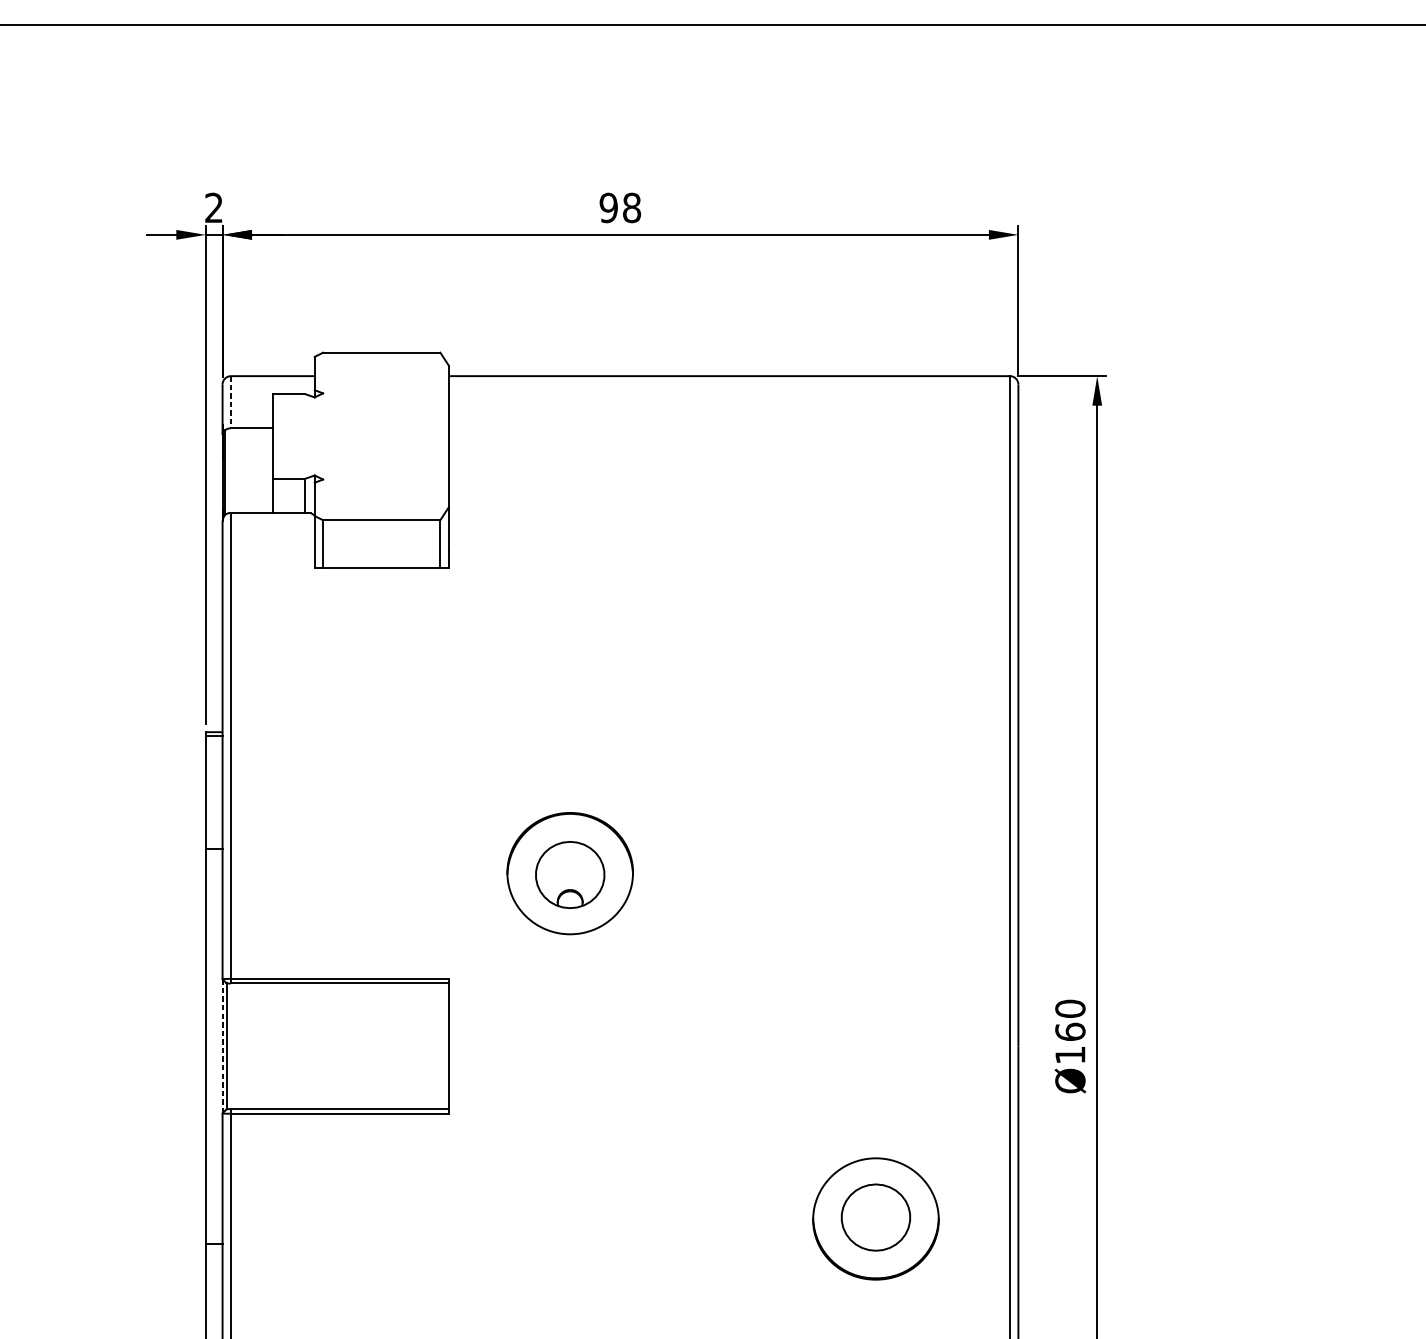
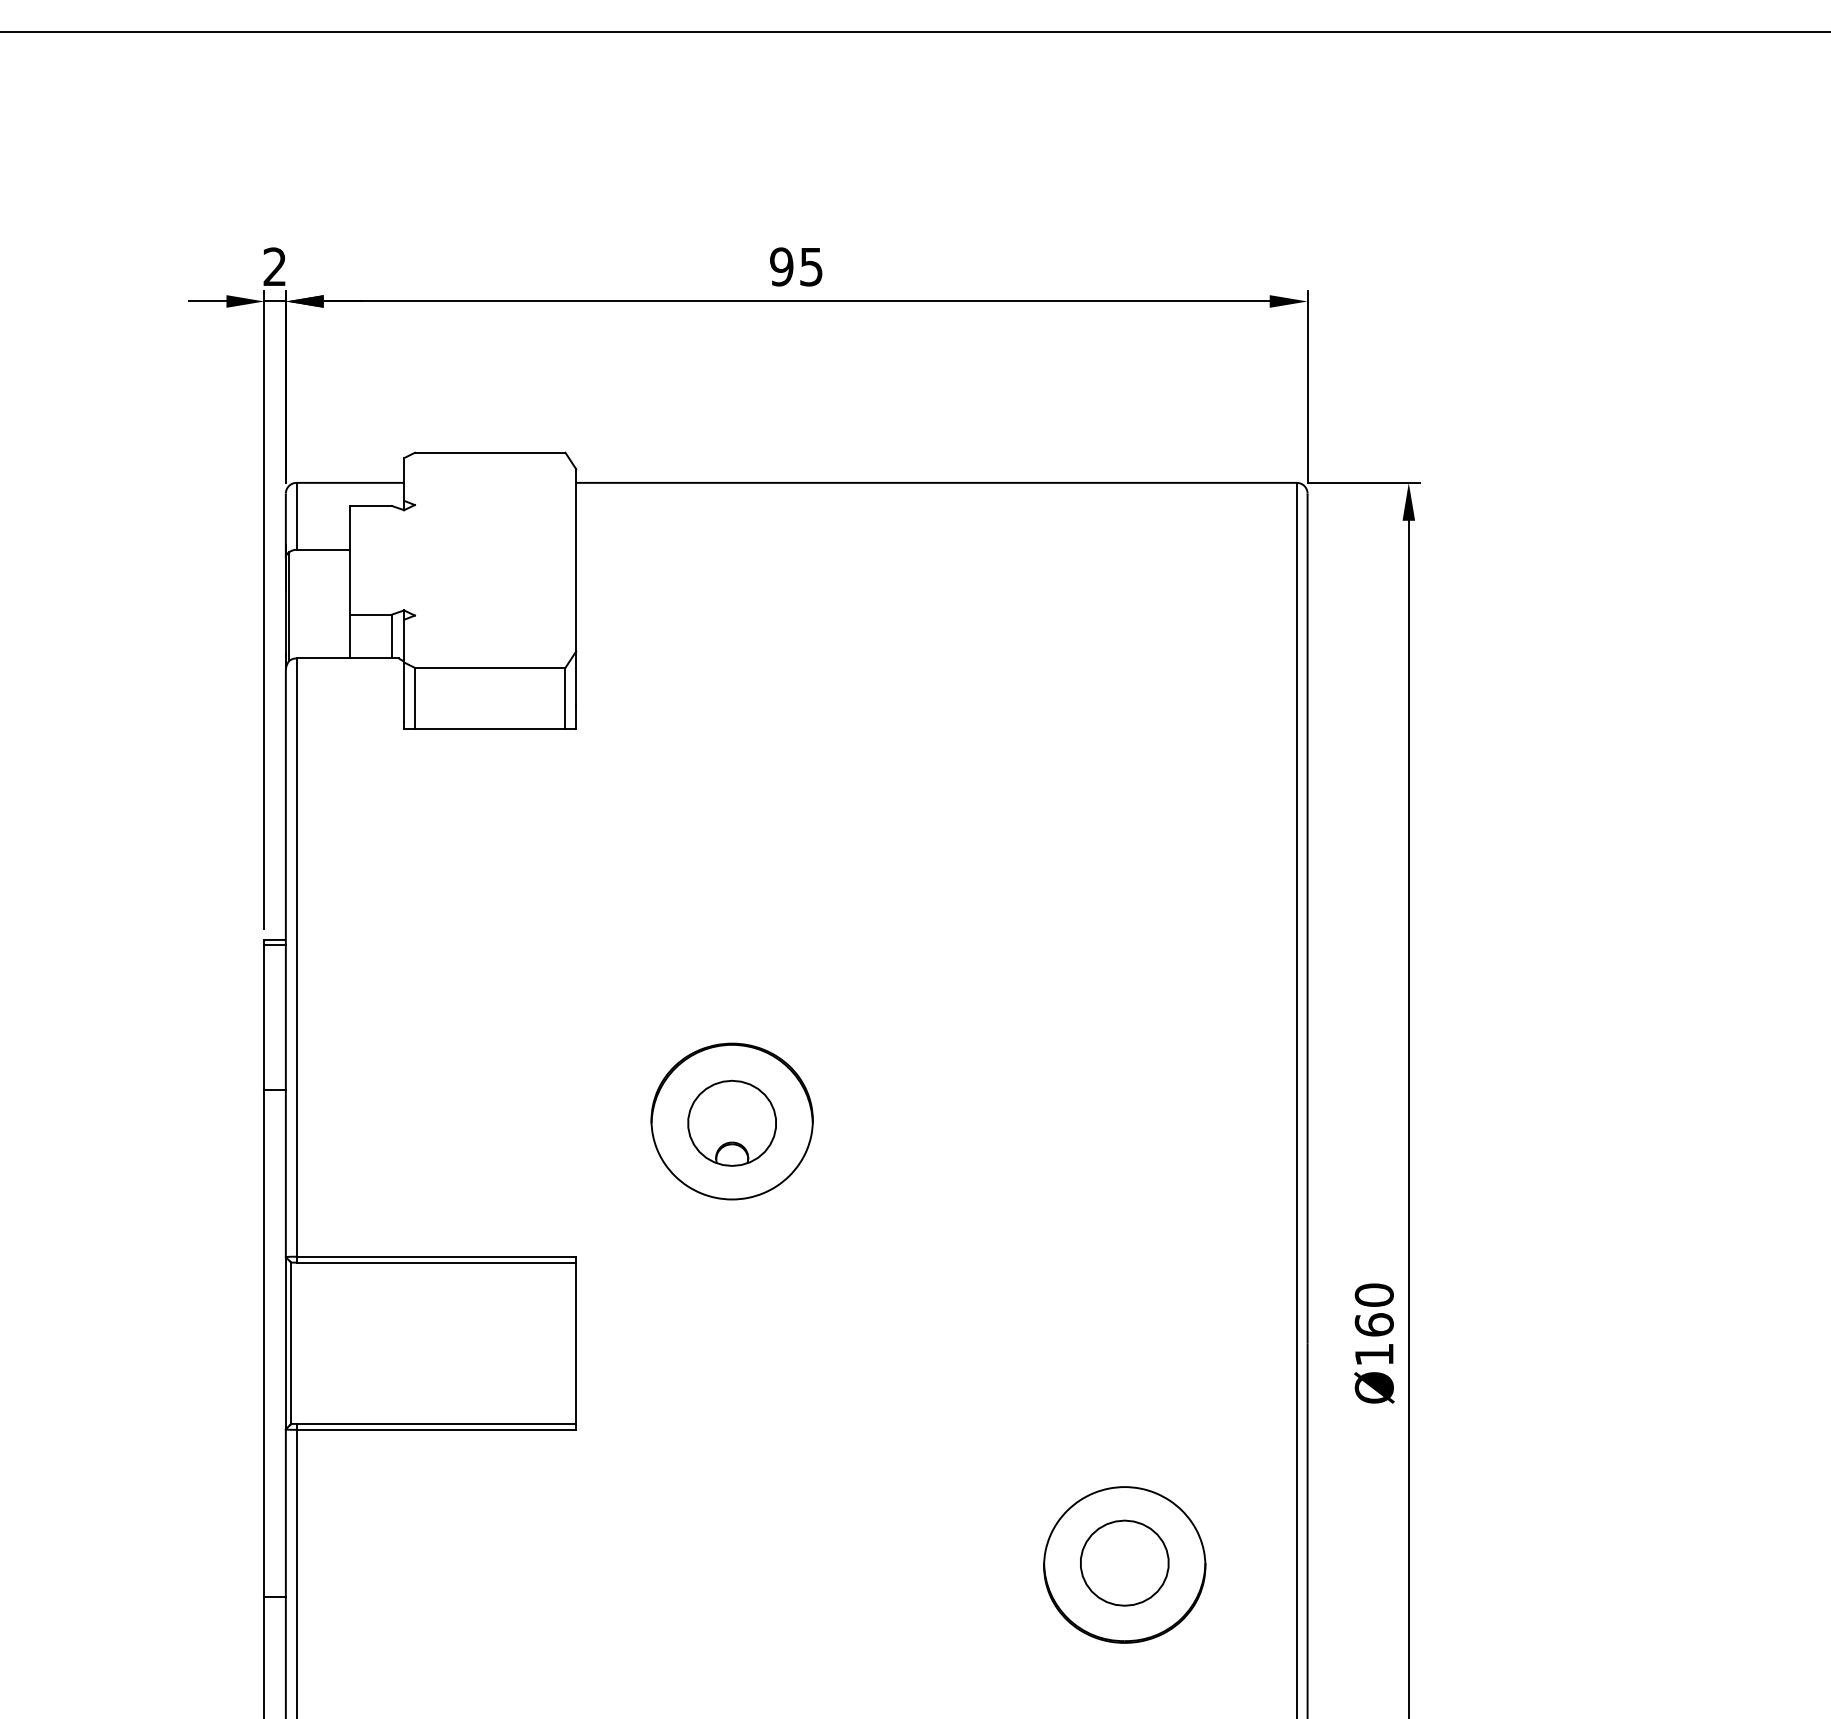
text: (631, 207) -> (811, 266), 98 -> 95
line: (230, 402) -> (296, 516), dashed -> solid
line: (222, 1046) -> (285, 1343), dashed -> solid

